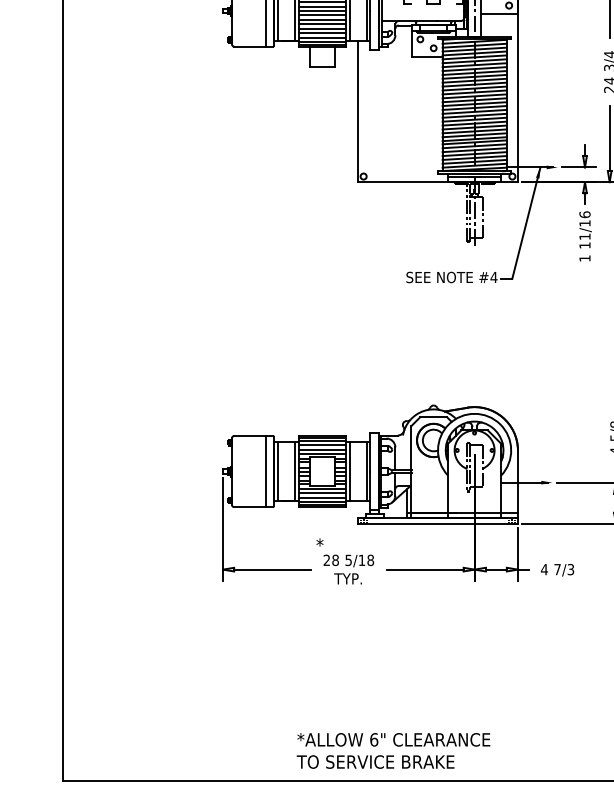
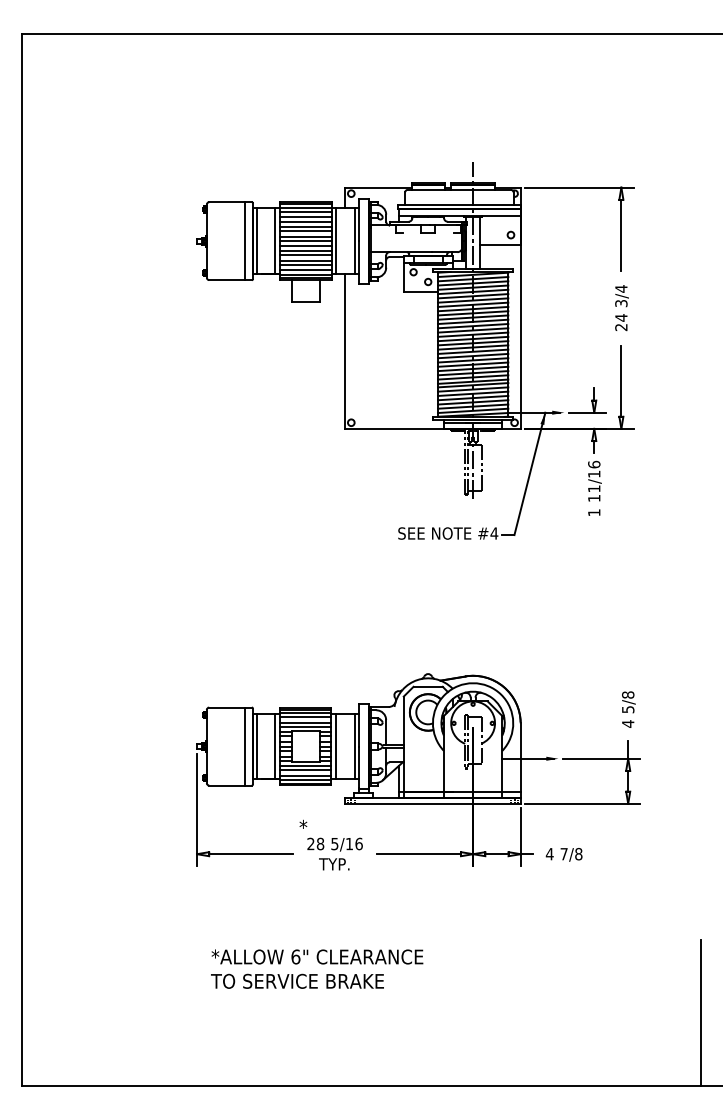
text: (370, 559) -> (358, 843), 5/18 -> 5/16
text: (570, 569) -> (578, 854), 7/3 -> 7/8
text: (393, 750) -> (317, 968), moved

